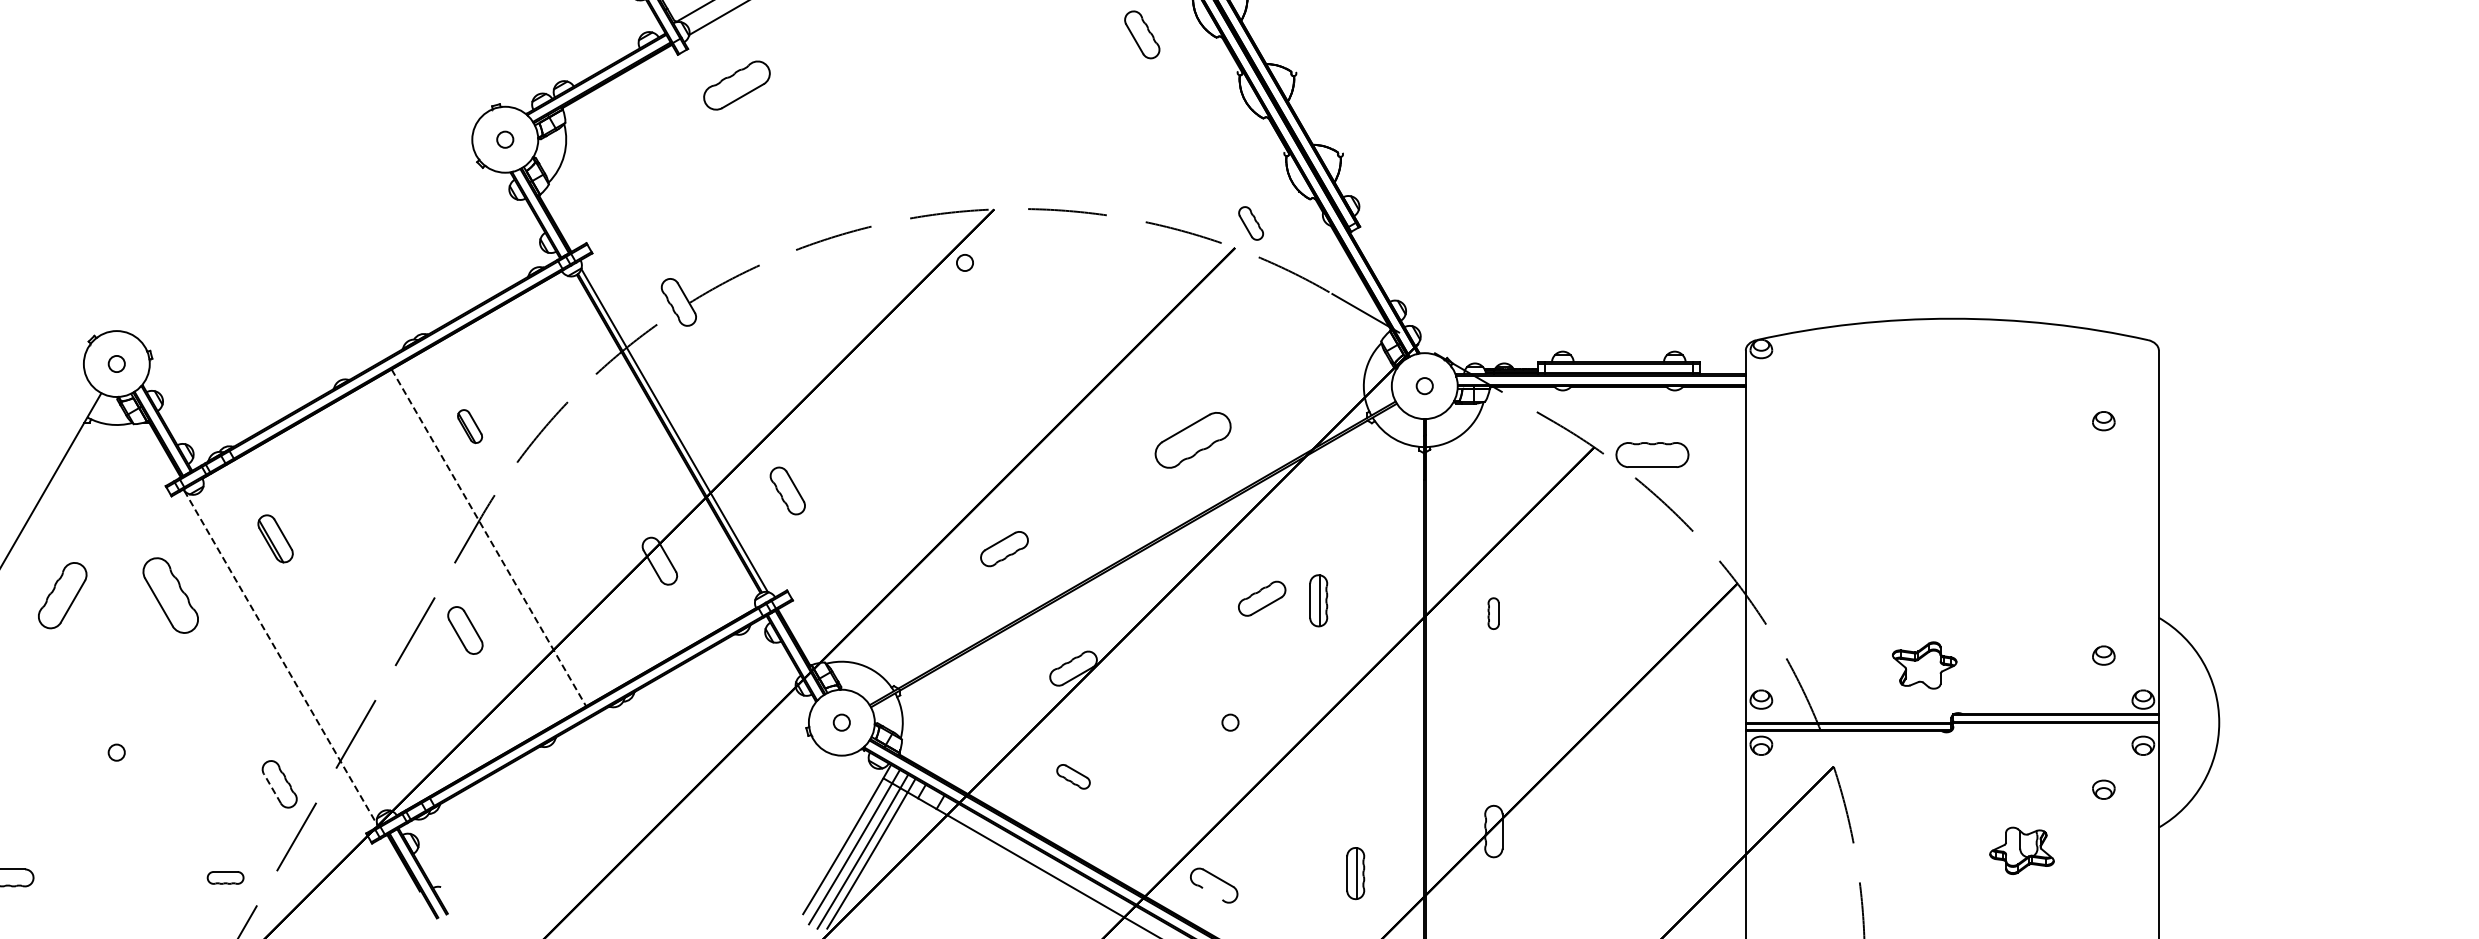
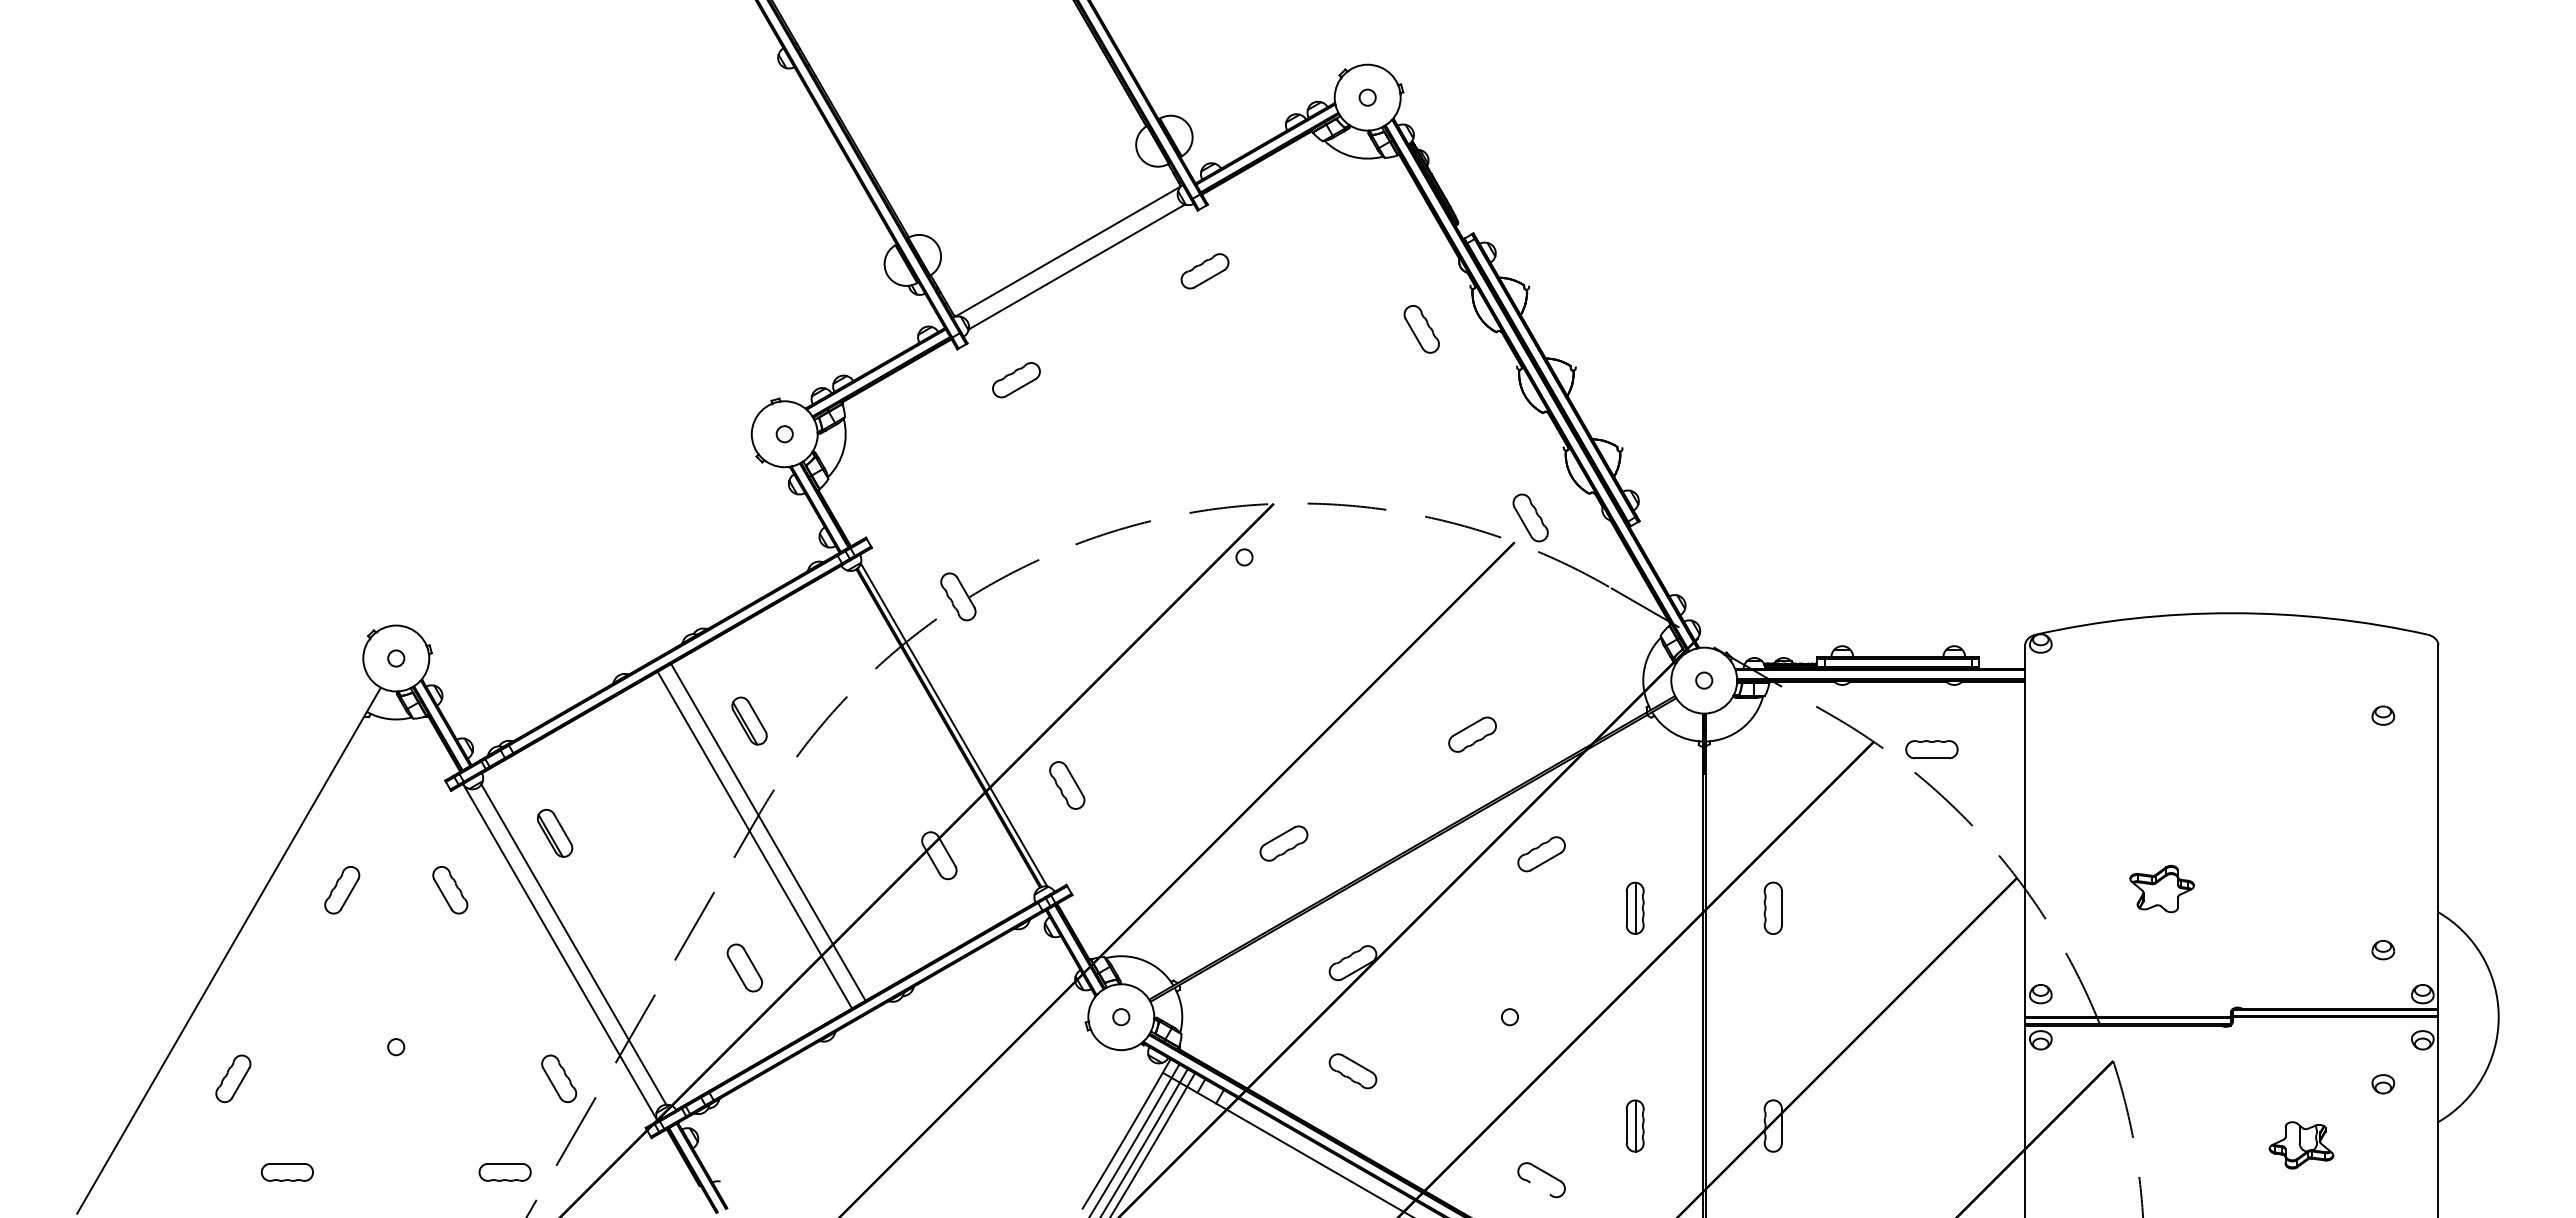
part: (737, 86) -> (1016, 380), size x0.71
part: (1251, 223) -> (1530, 517), size x1.43
part: (470, 426) -> (749, 720), size x1.43
part: (1193, 440) -> (1472, 734), size x0.62
part: (1652, 455) -> (1931, 749), size x0.71
line: (489, 538) -> (768, 832), dashed -> solid
line: (475, 545) -> (754, 839), added
part: (63, 596) -> (342, 890), size x0.71
part: (171, 596) -> (450, 890), size x0.62
part: (1262, 599) -> (1541, 854), moved
part: (1318, 600) -> (1634, 907), moved
part: (1493, 613) -> (1772, 907), size x1.67
part: (465, 630) -> (744, 967), moved
line: (294, 650) -> (573, 944), added
line: (281, 658) -> (560, 952), dashed -> solid
part: (1924, 665) -> (2161, 888), moved
part: (1073, 777) -> (1352, 1071), size x1.43
line: (272, 788) -> (551, 1082), dashed -> solid
part: (1355, 873) -> (1634, 1125), moved
part: (225, 878) -> (504, 1172), size x1.43
part: (1219, 880) -> (1546, 1174), moved

